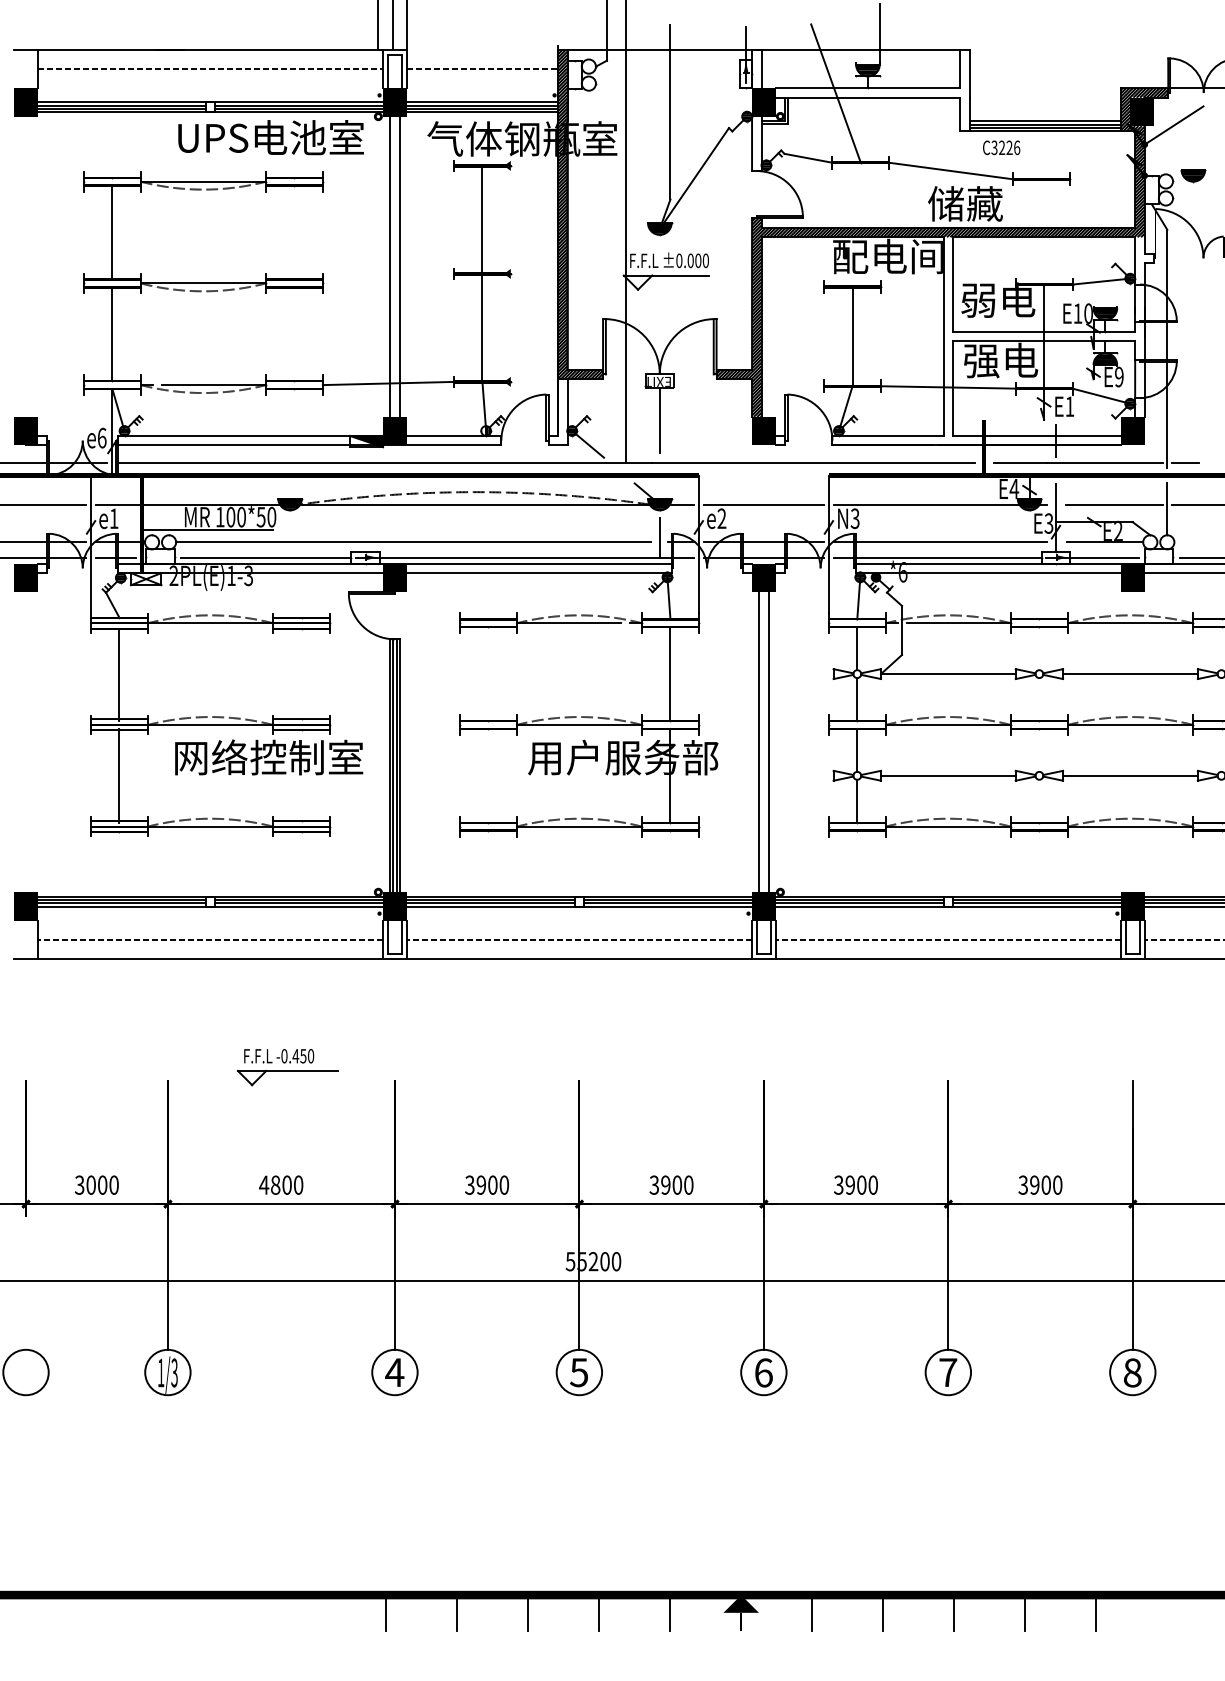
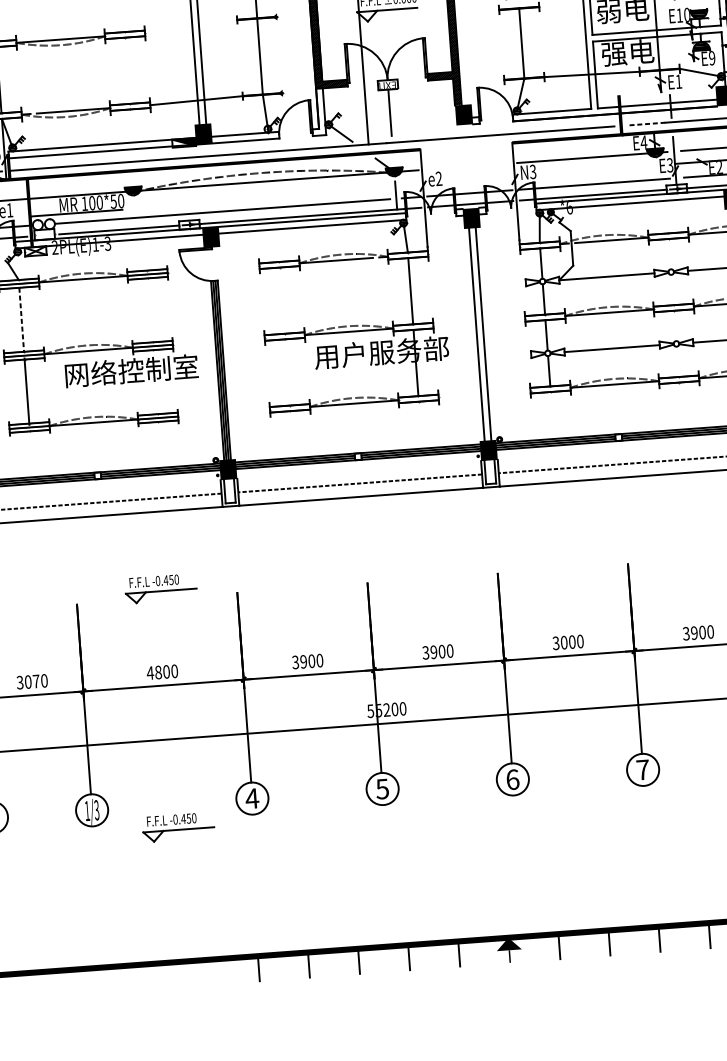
line: (1020, 463) -> (646, 124), solid -> dashed
line: (763, 504) -> (467, 166), removed
line: (119, 675) -> (21, 320), solid -> dashed
text: (102, 1184) -> (36, 681), 3000 -> 3070
text: (850, 1184) -> (564, 642), 3900 -> 3000
part: (287, 1405) -> (178, 827), added

